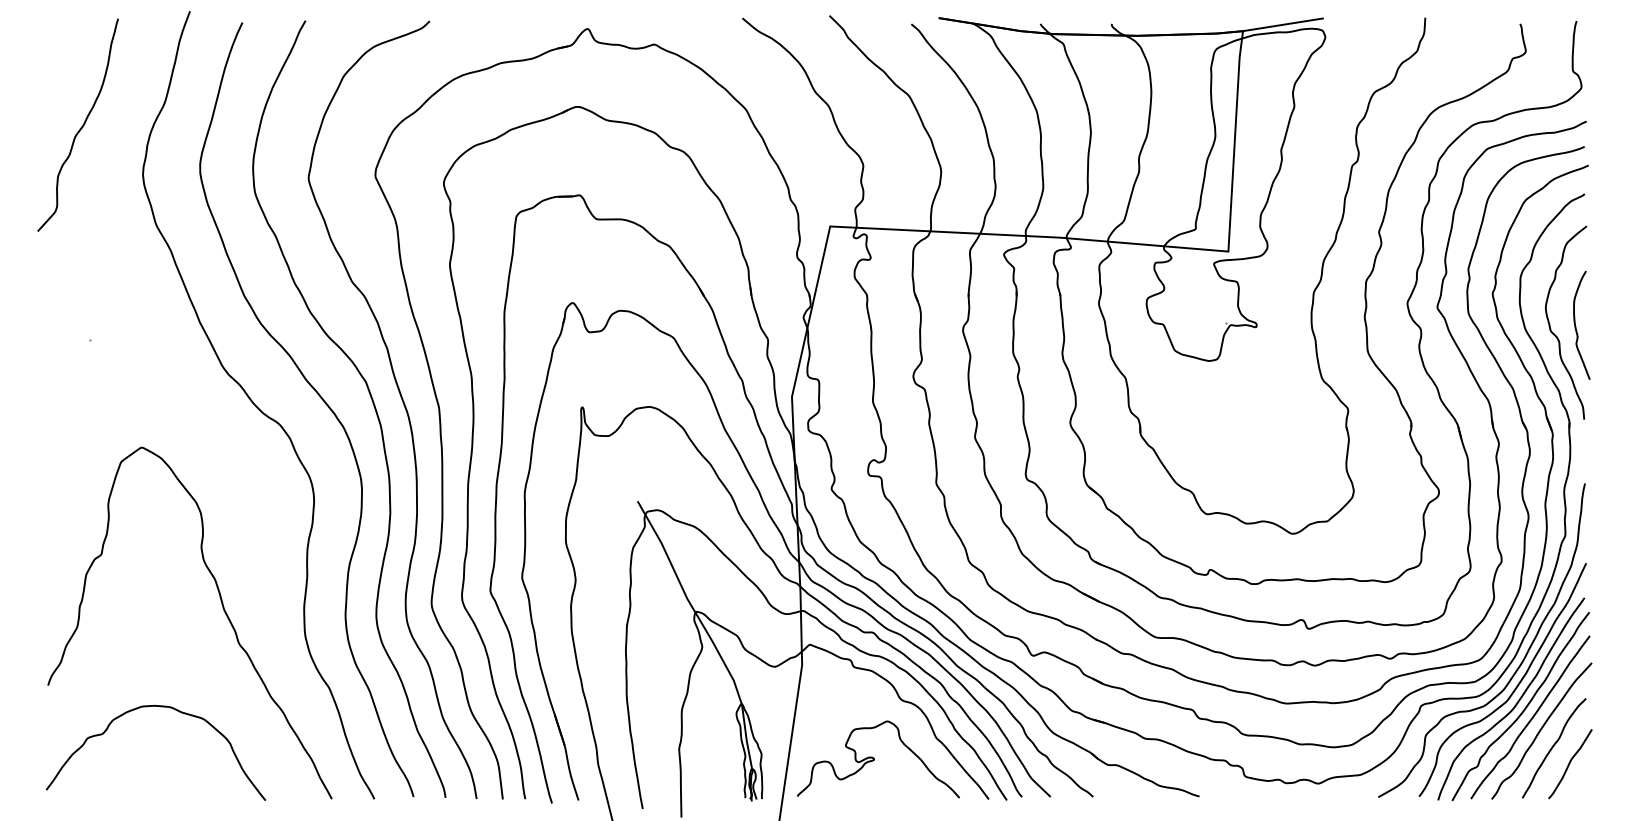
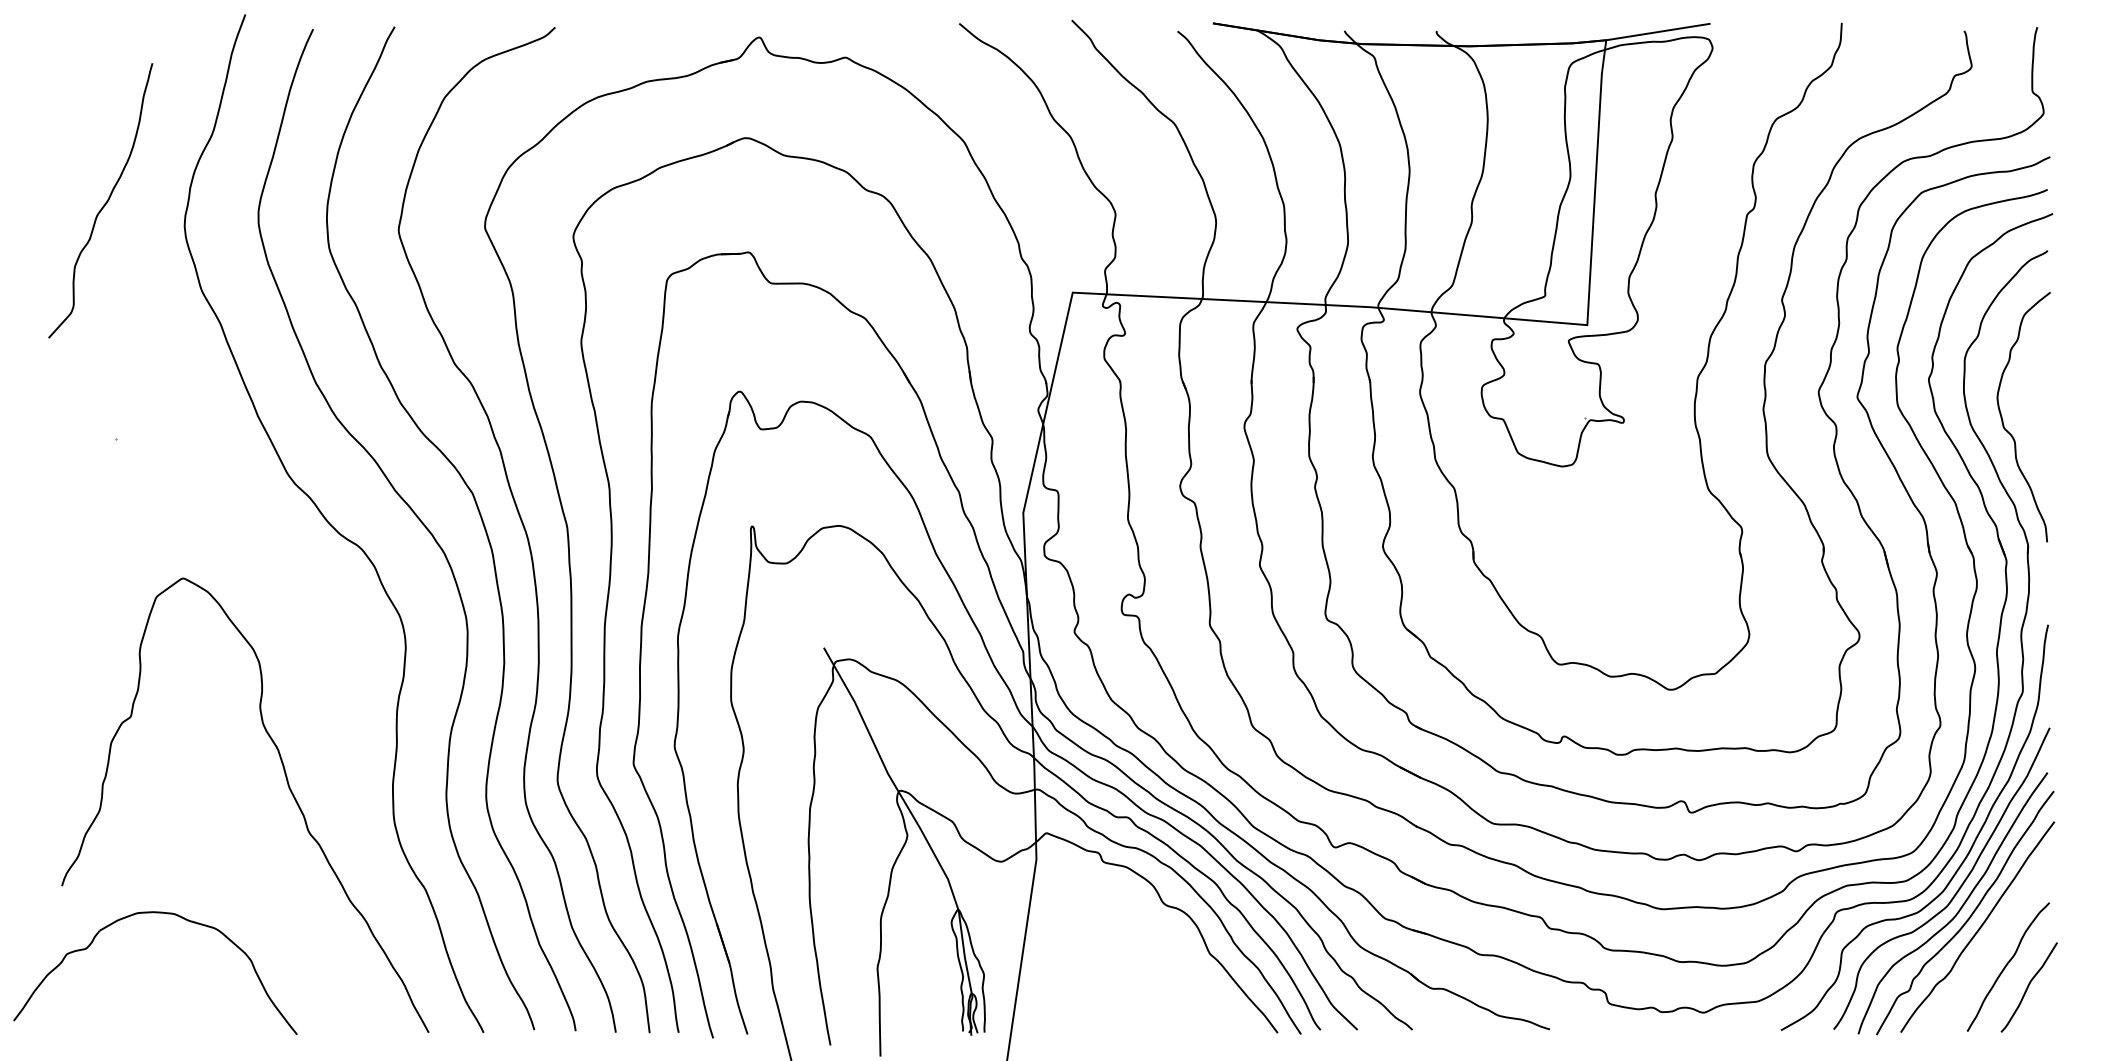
curve: (81, 127) -> (104, 203), moved
curve: (1575, 325) -> (2036, 420), removed
part: (156, 706) -> (155, 913), moved
curve: (1541, 730) -> (1991, 944), removed
curve: (874, 759) -> (1130, 981), removed

